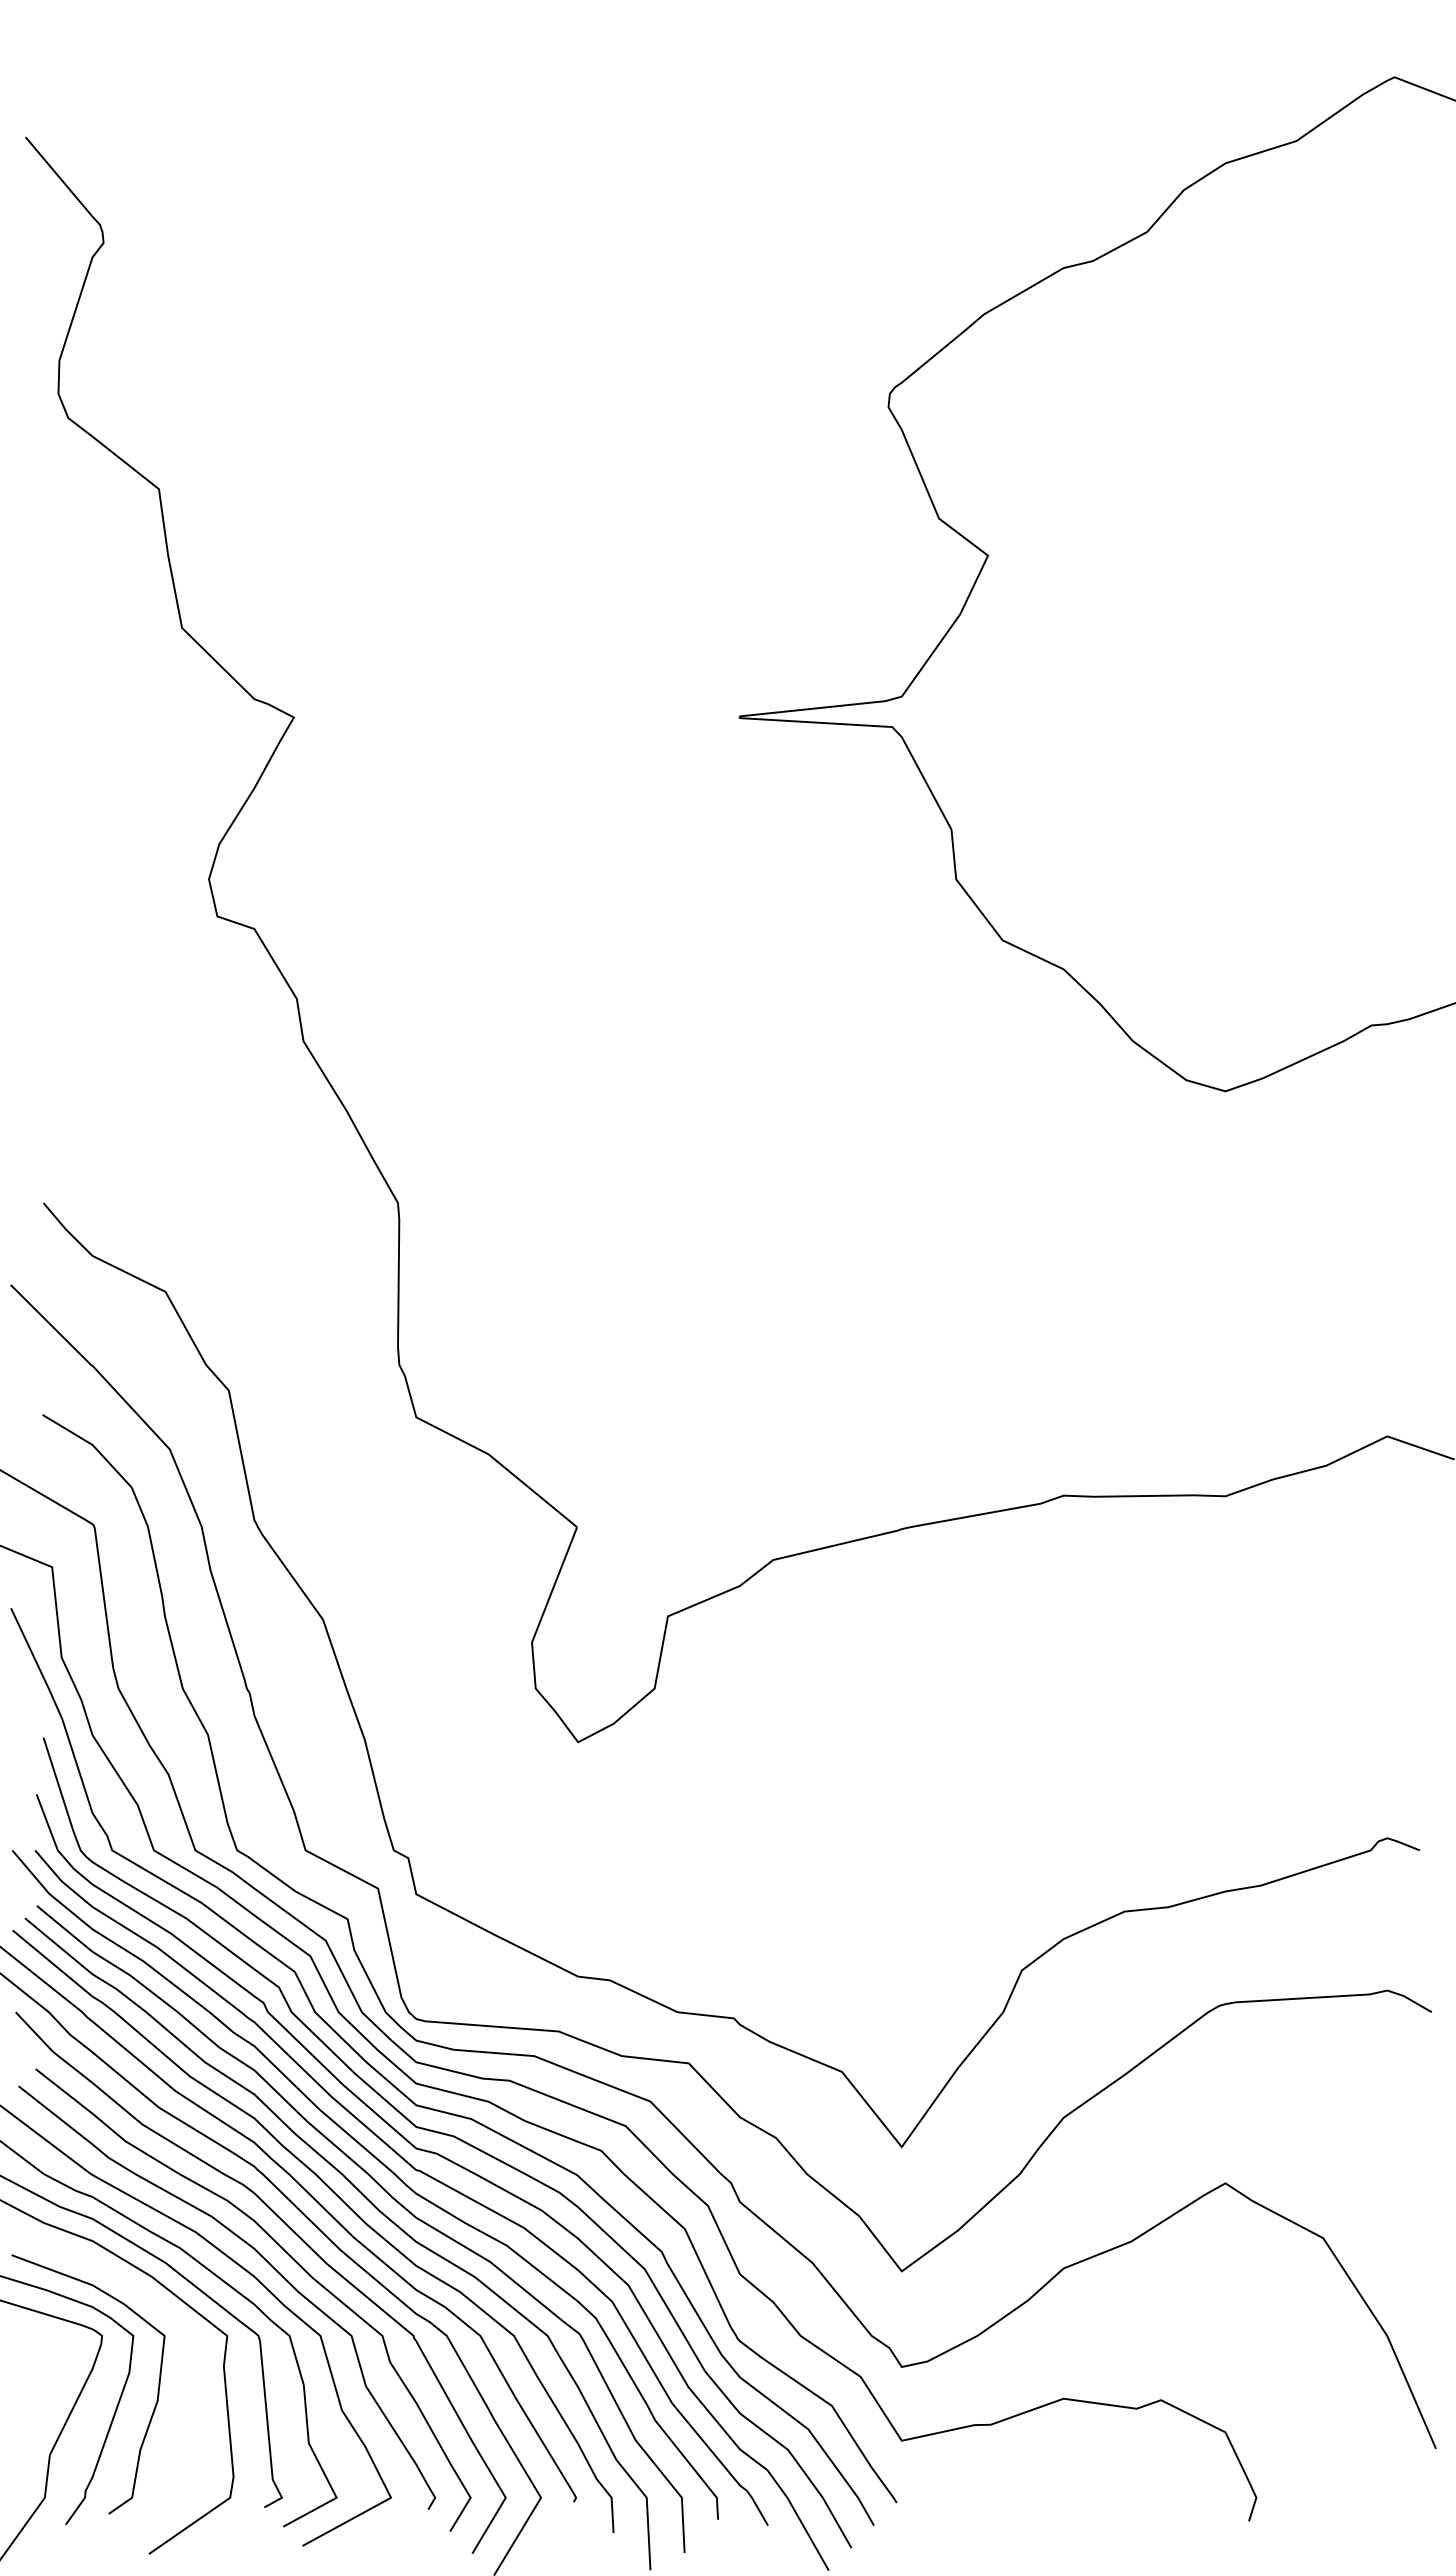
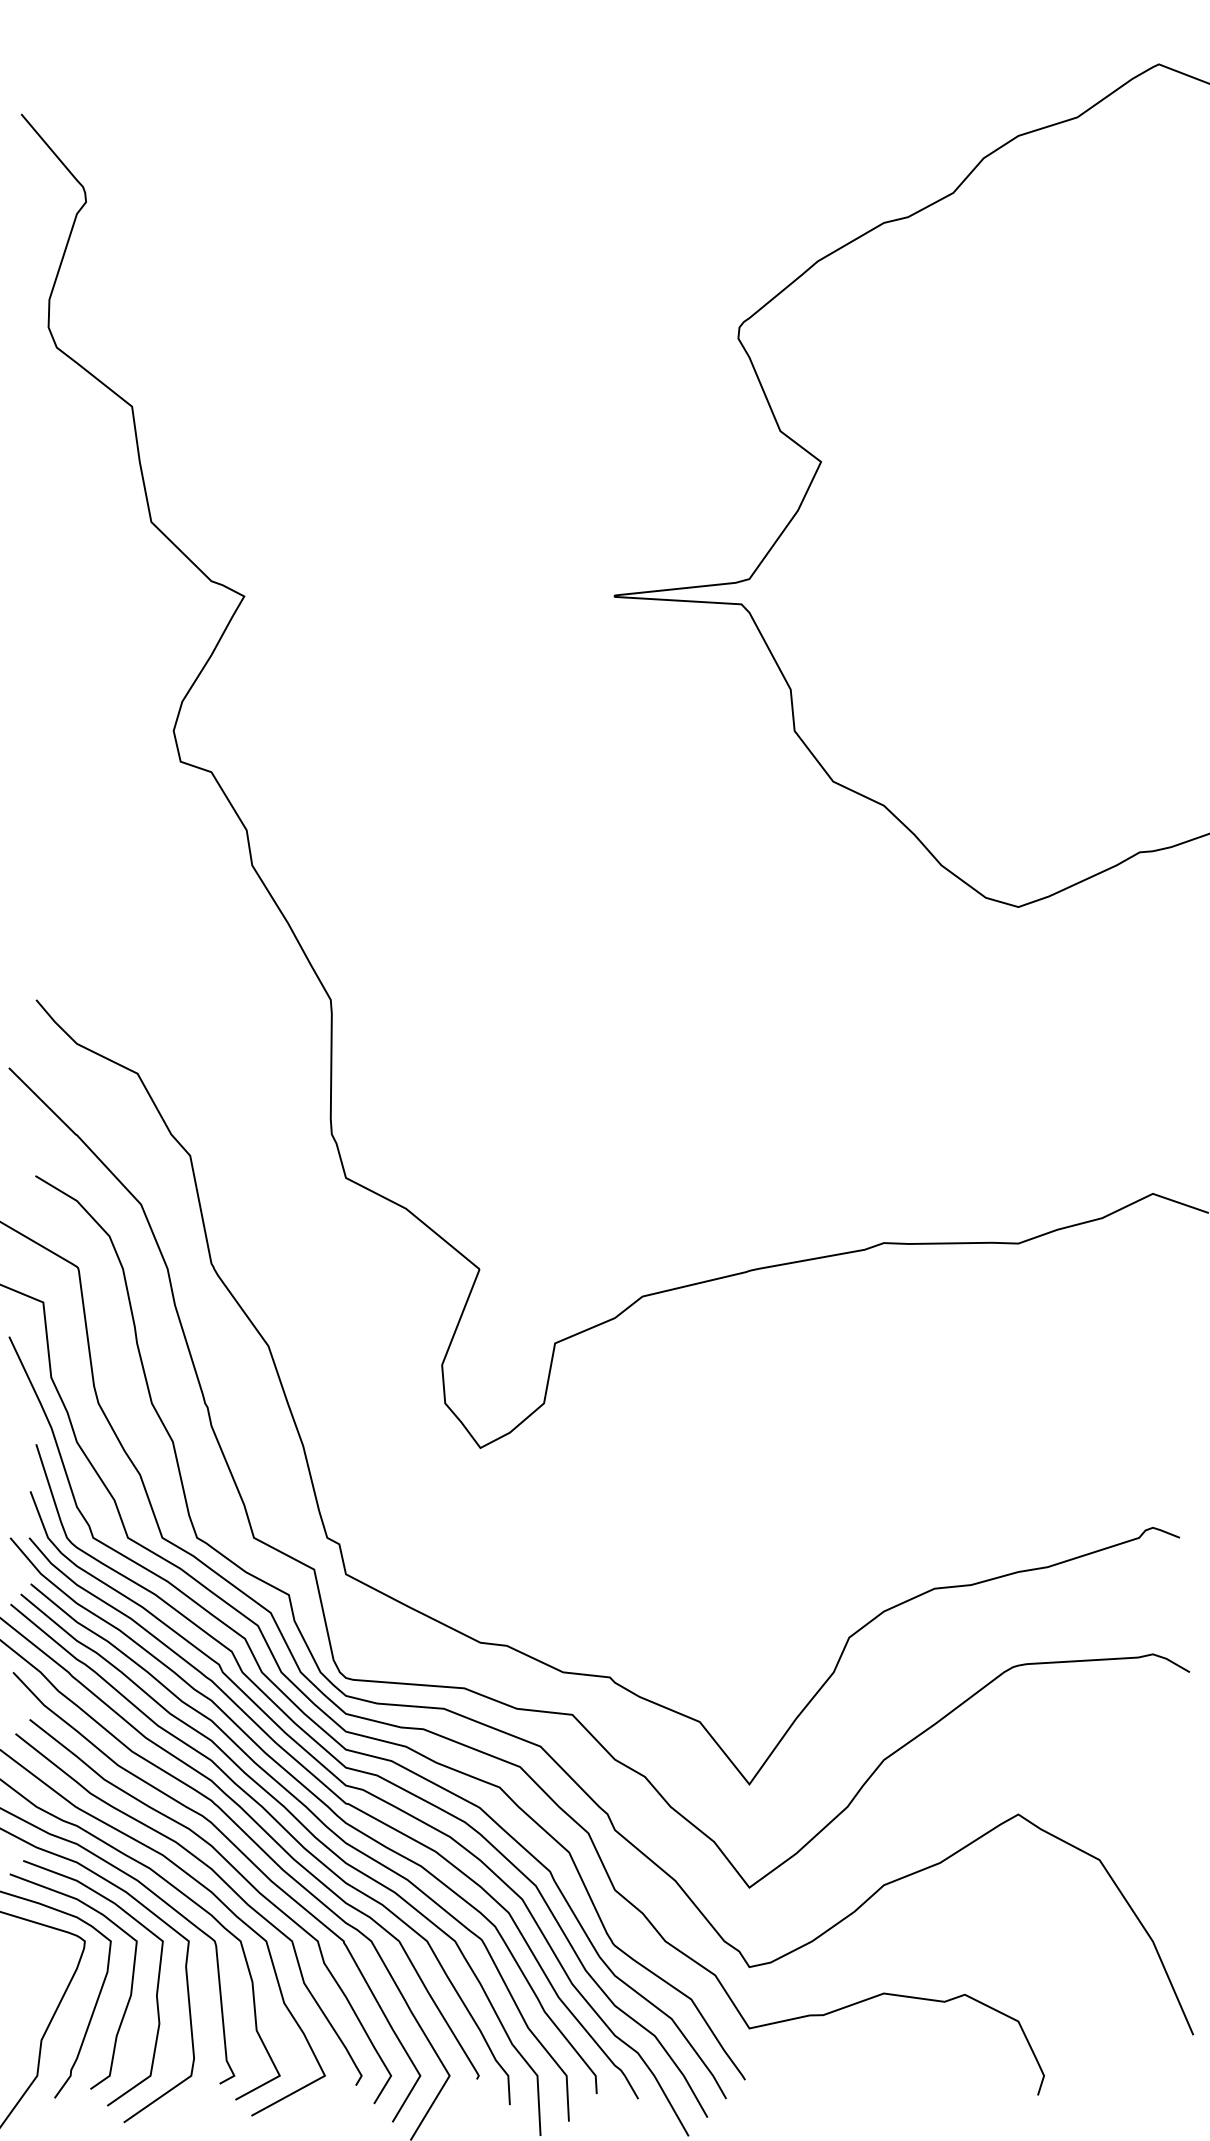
curve: (188, 2392) -> (156, 1988), added

